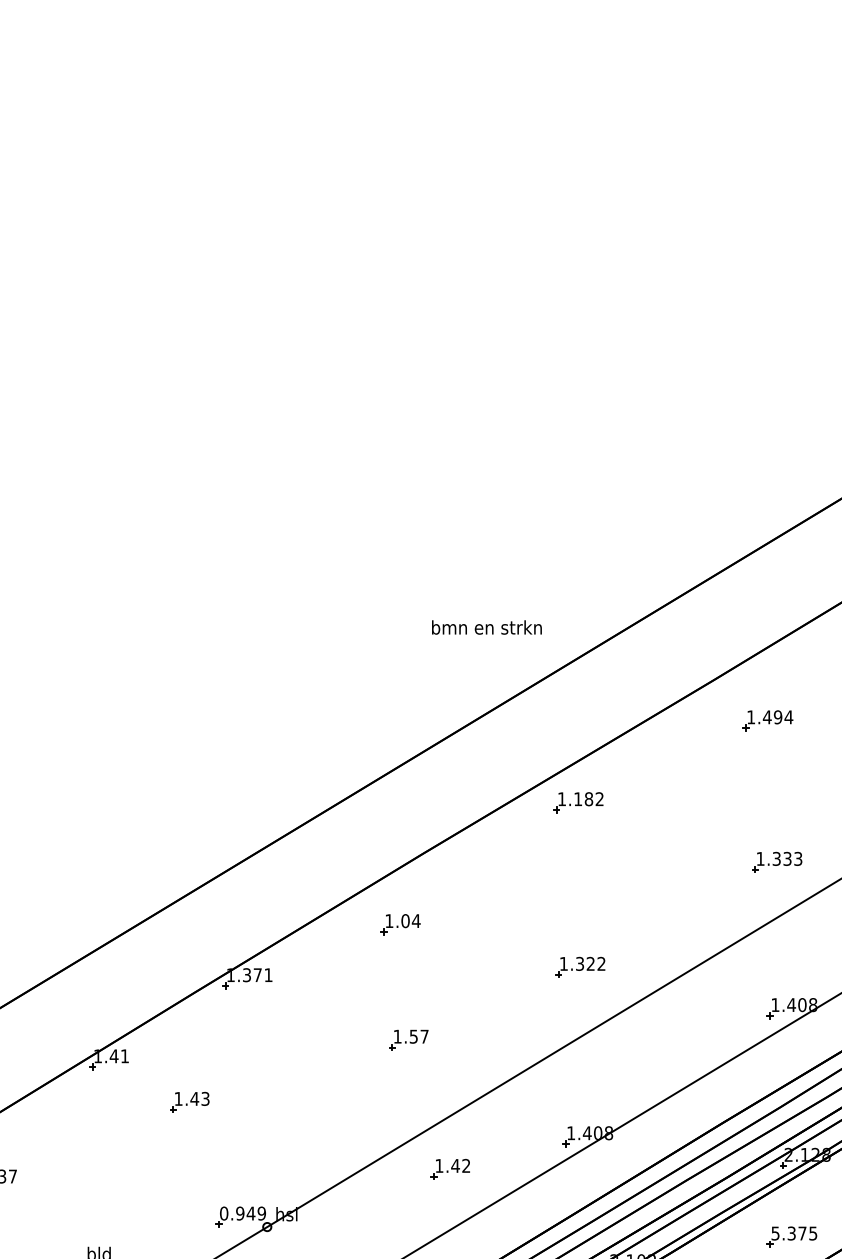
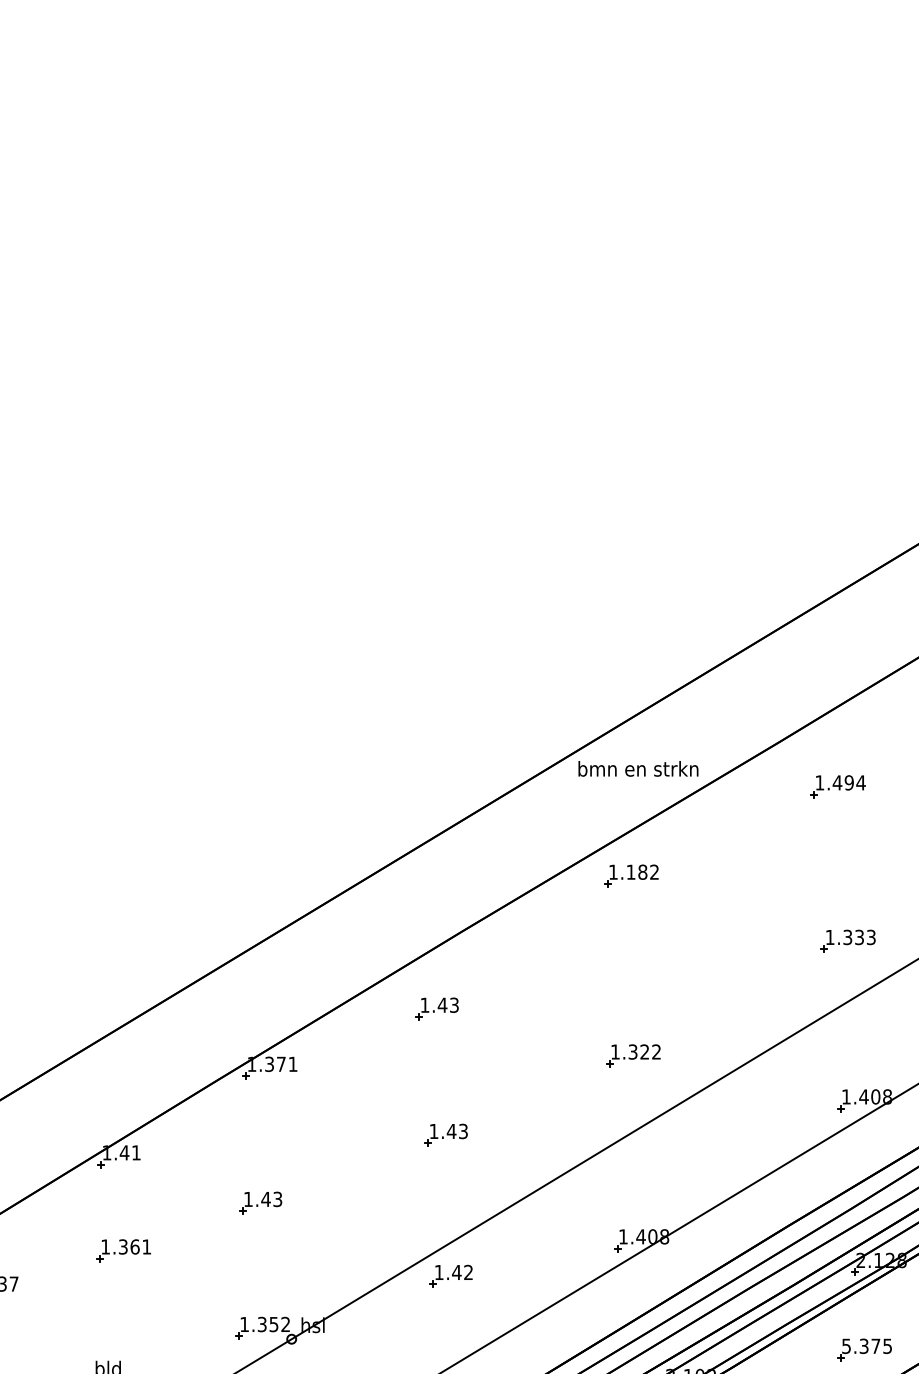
text: (486, 627) -> (637, 768), moved
text: (410, 921) -> (448, 1005), 1.04 -> 1.43
text: (418, 1036) -> (456, 1131), 1.57 -> 1.43
part: (189, 1101) -> (260, 1202), moved
part: (113, 1145) -> (123, 1250), added
part: (449, 1169) -> (450, 1276), moved
text: (242, 1213) -> (264, 1324), 0.949 -> 1.352

